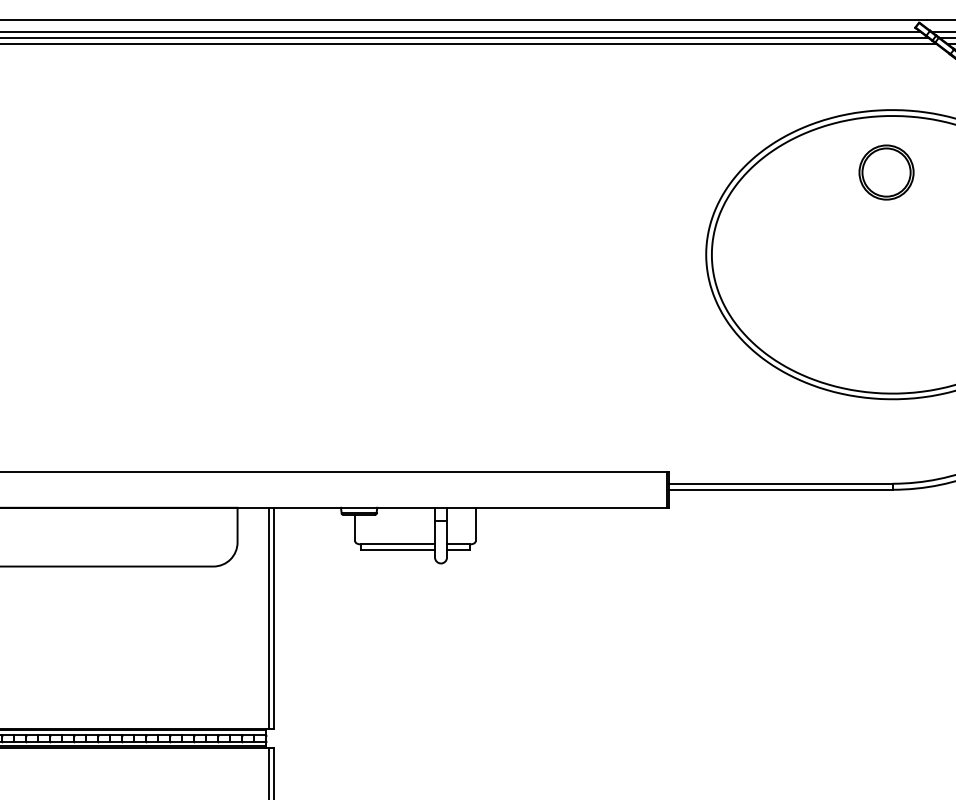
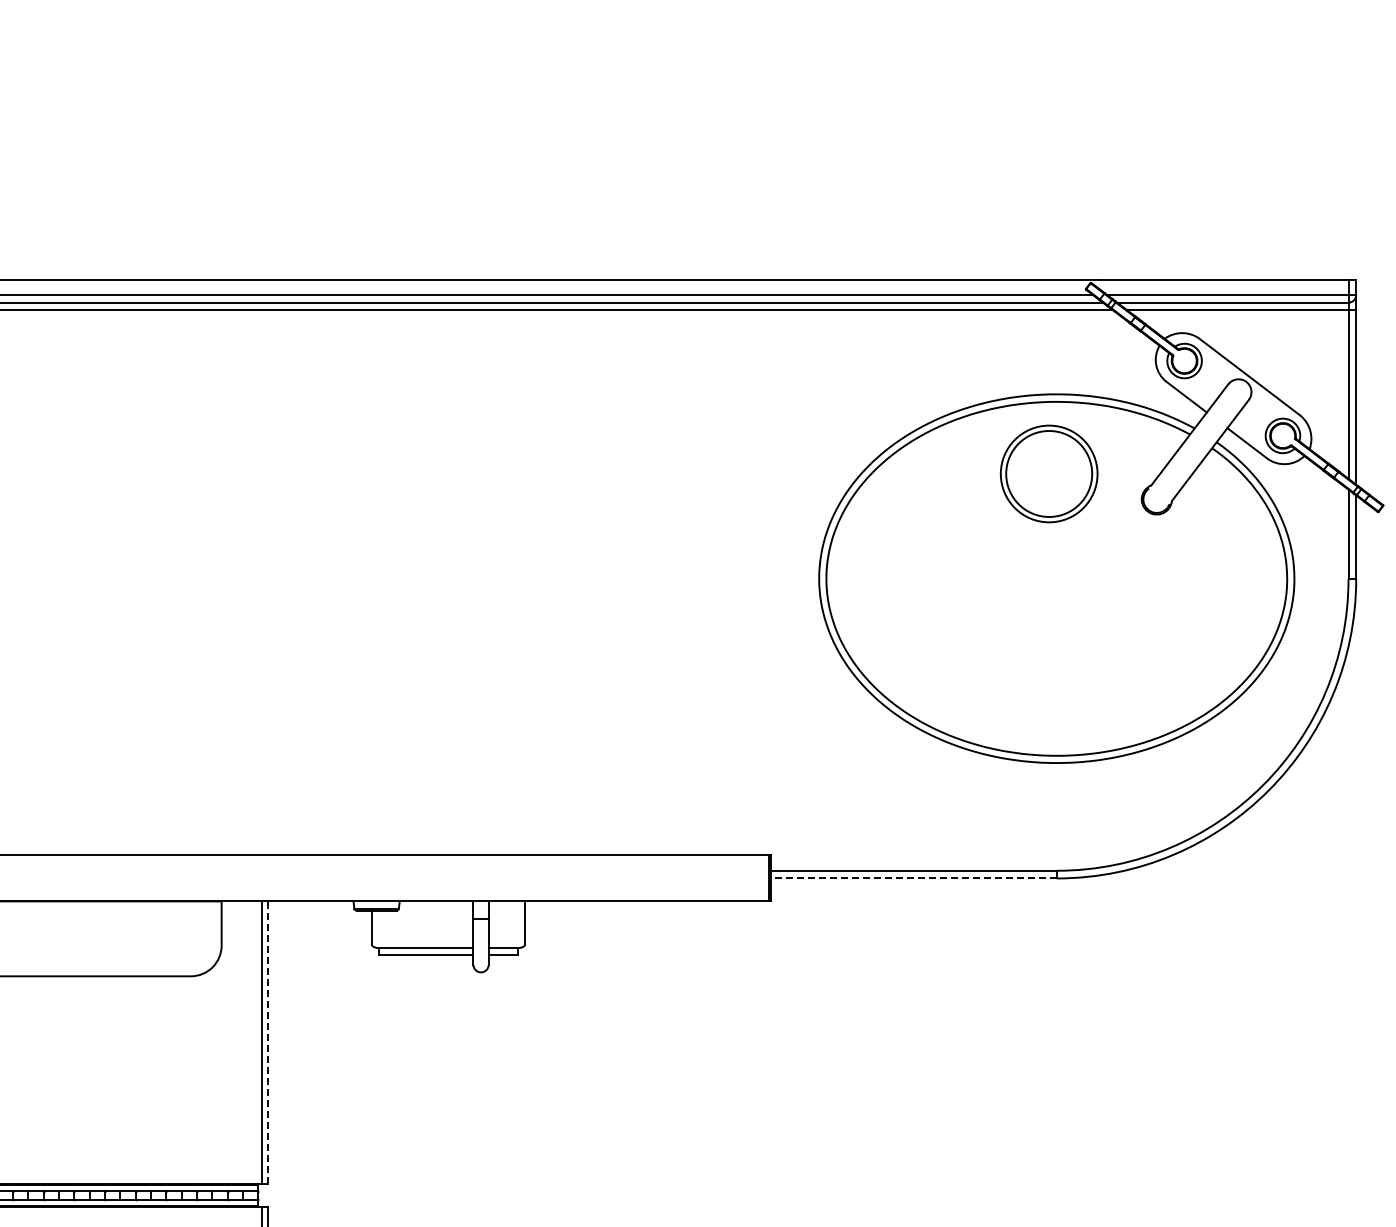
part: (886, 172) -> (1048, 473), size x1.4
line: (780, 489) -> (913, 878), solid -> dashed
line: (273, 618) -> (267, 1042), solid -> dashed

